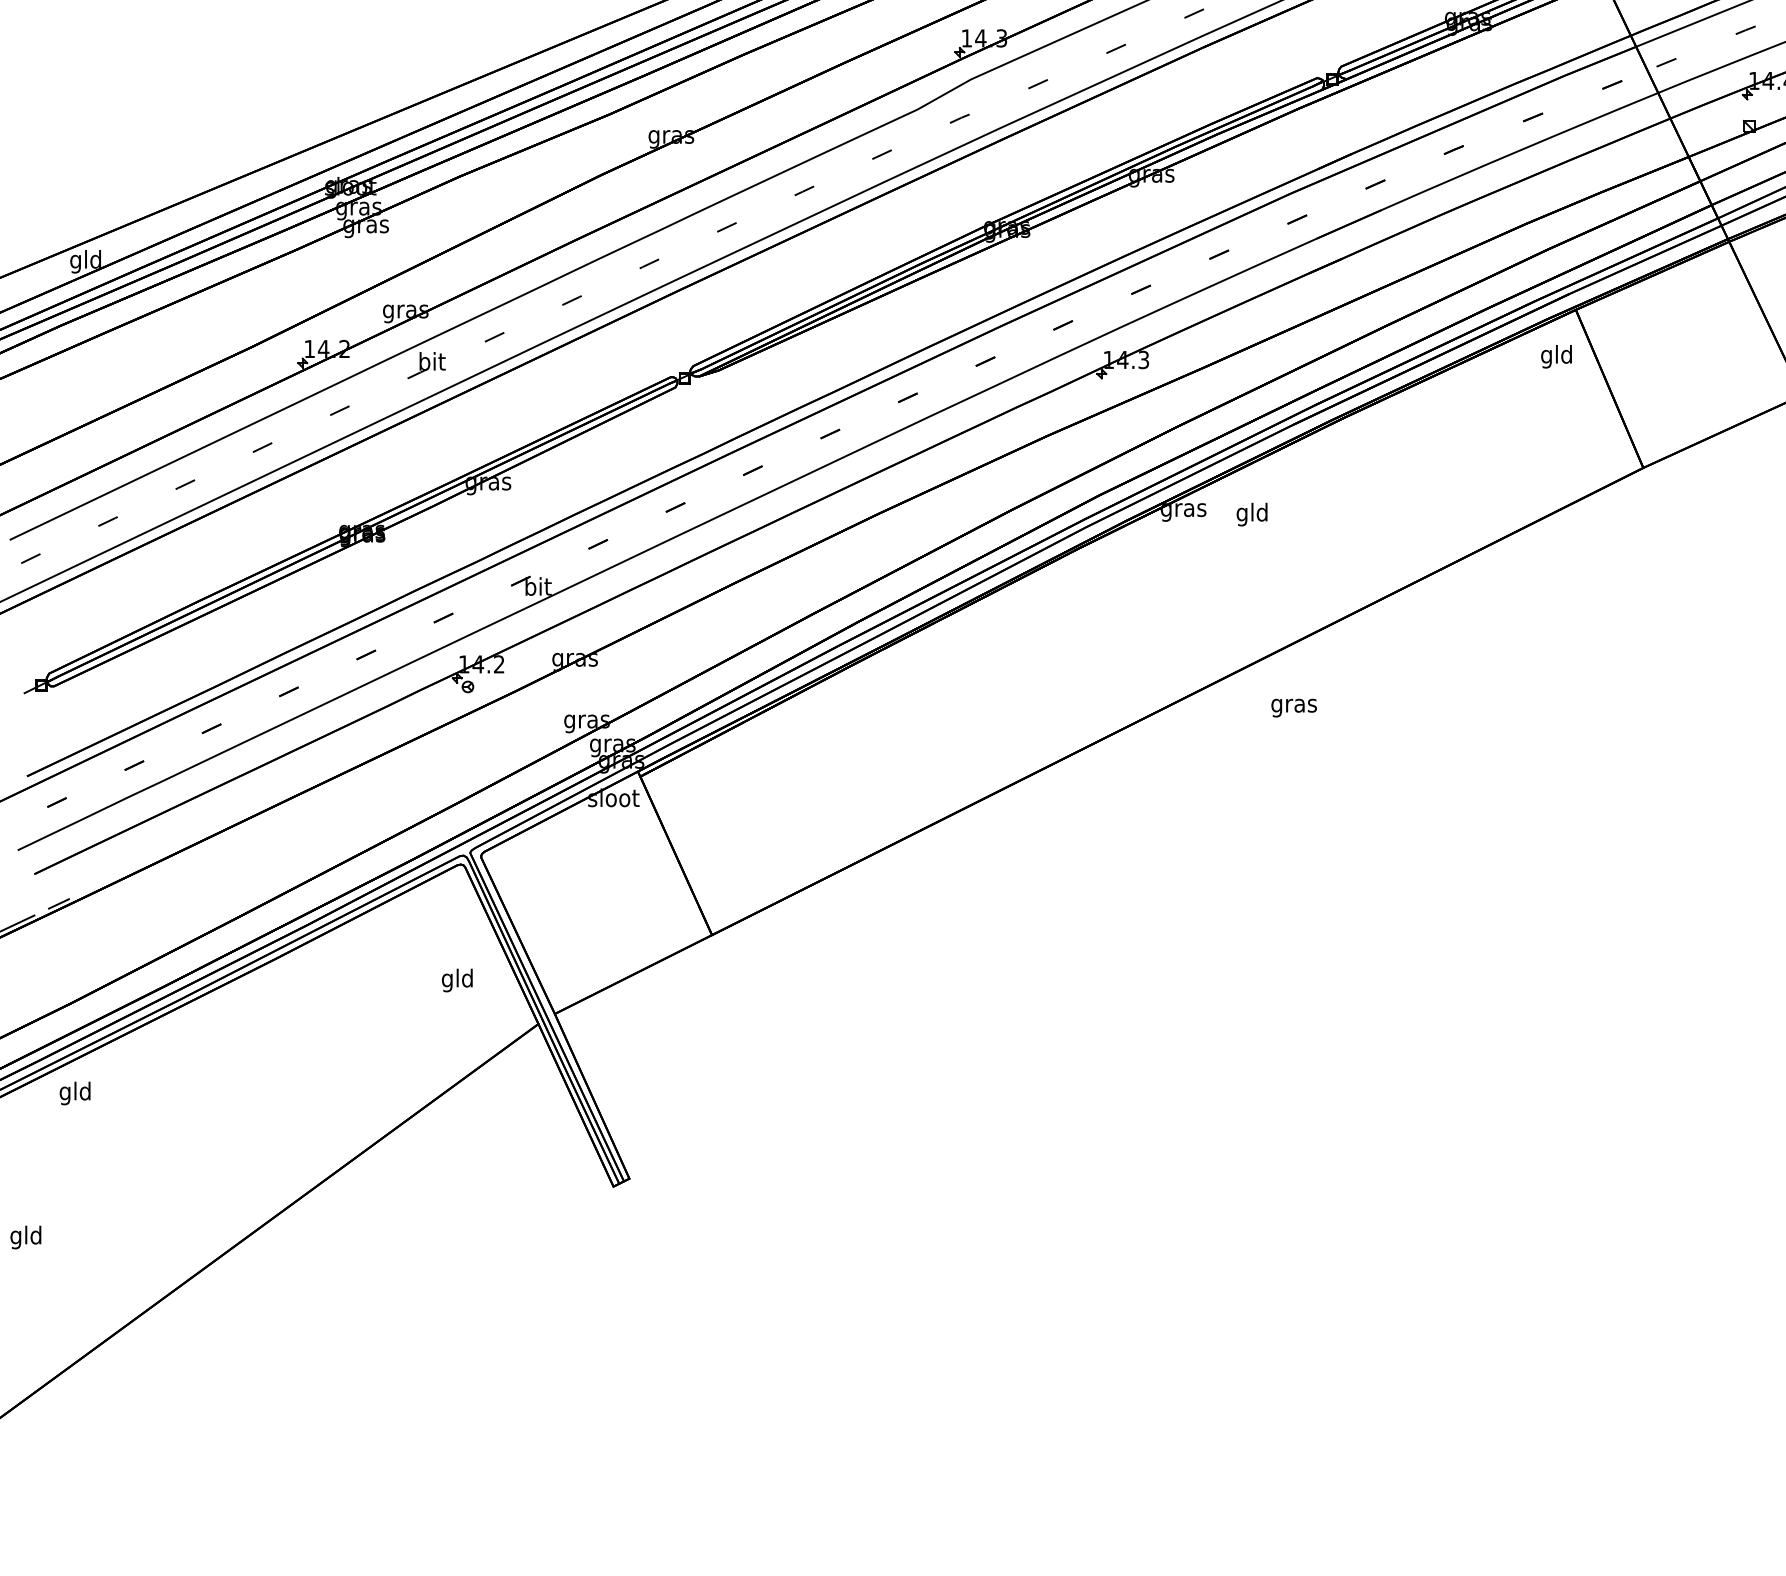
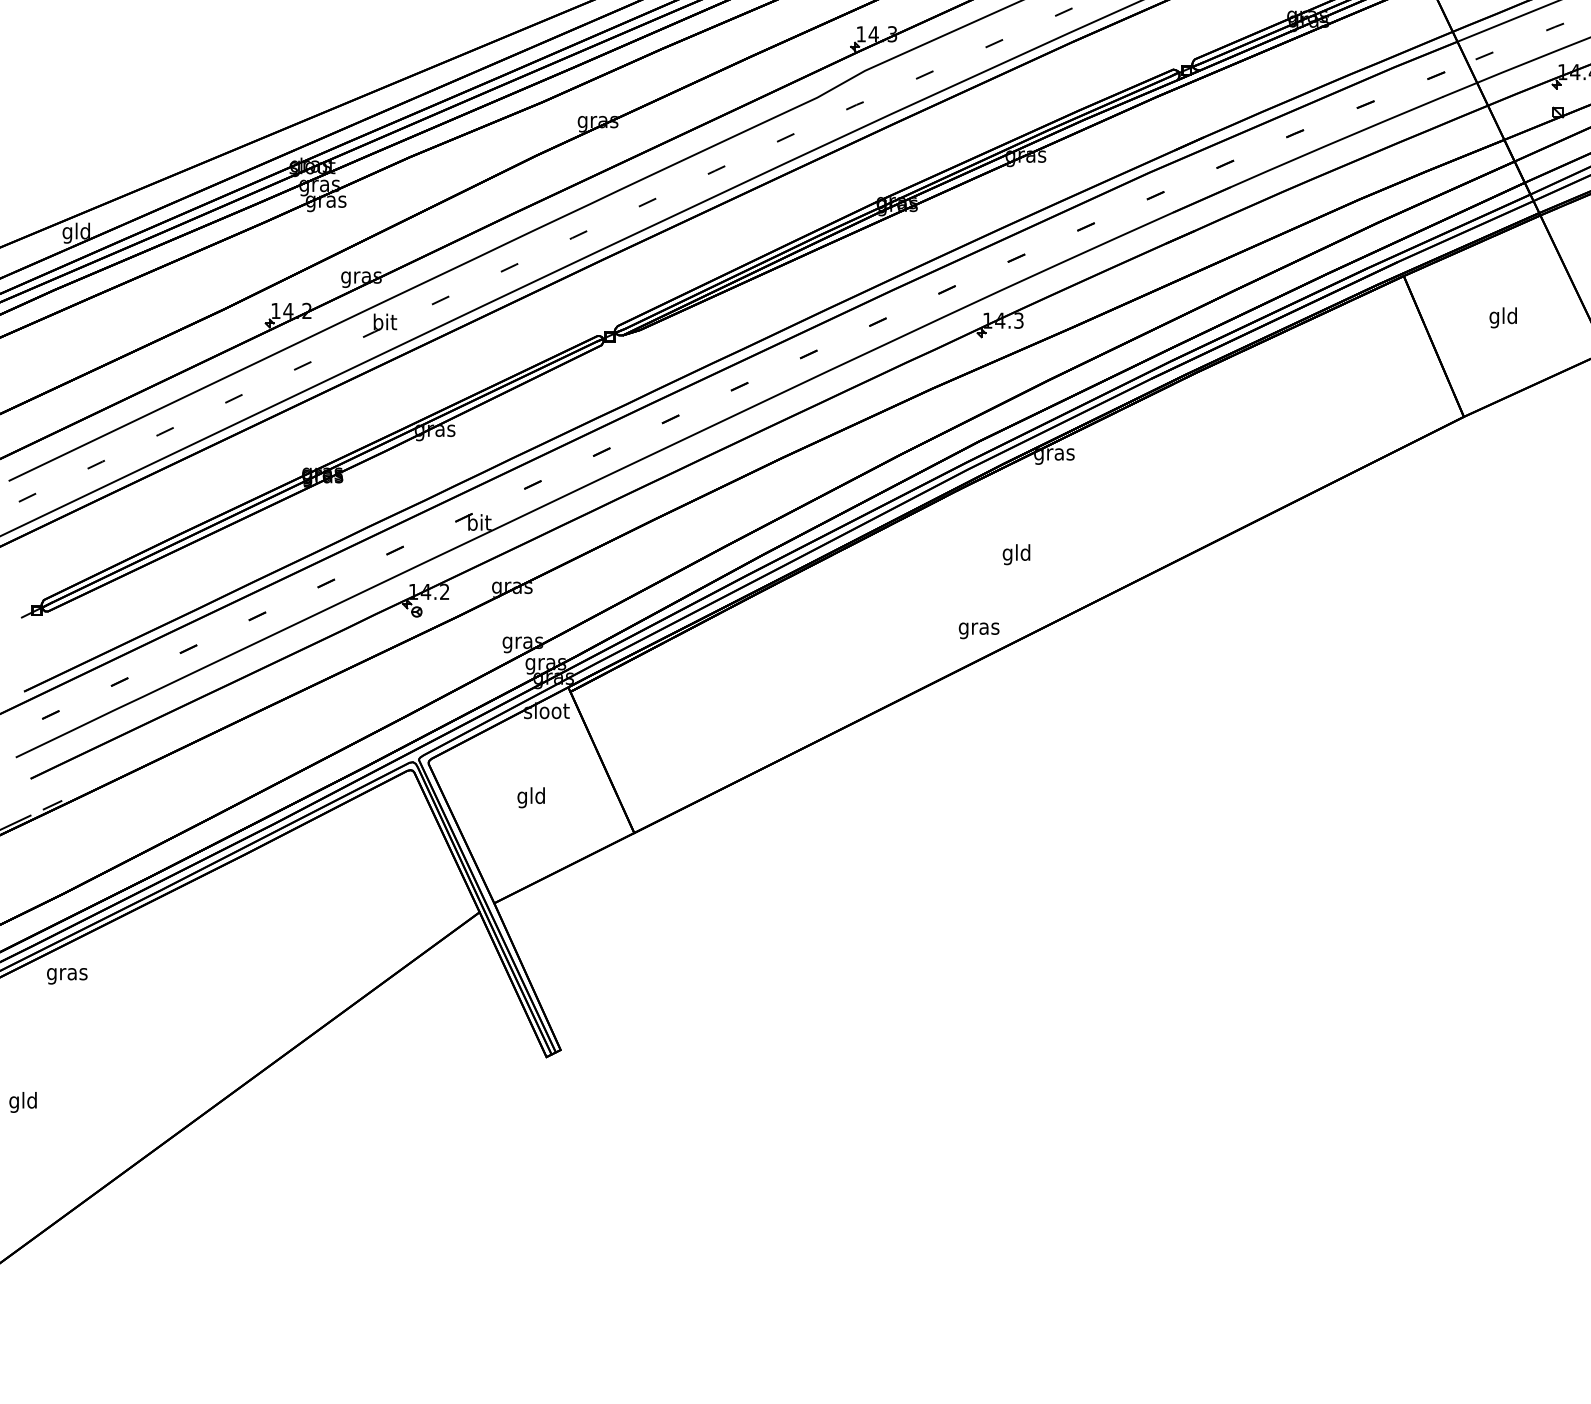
text: (1556, 356) -> (1503, 317), moved
text: (1251, 514) -> (1015, 554), moved
text: (1293, 707) -> (978, 630), moved
text: (456, 980) -> (530, 797), moved
text: (75, 1093) -> (67, 974), gld -> gras

